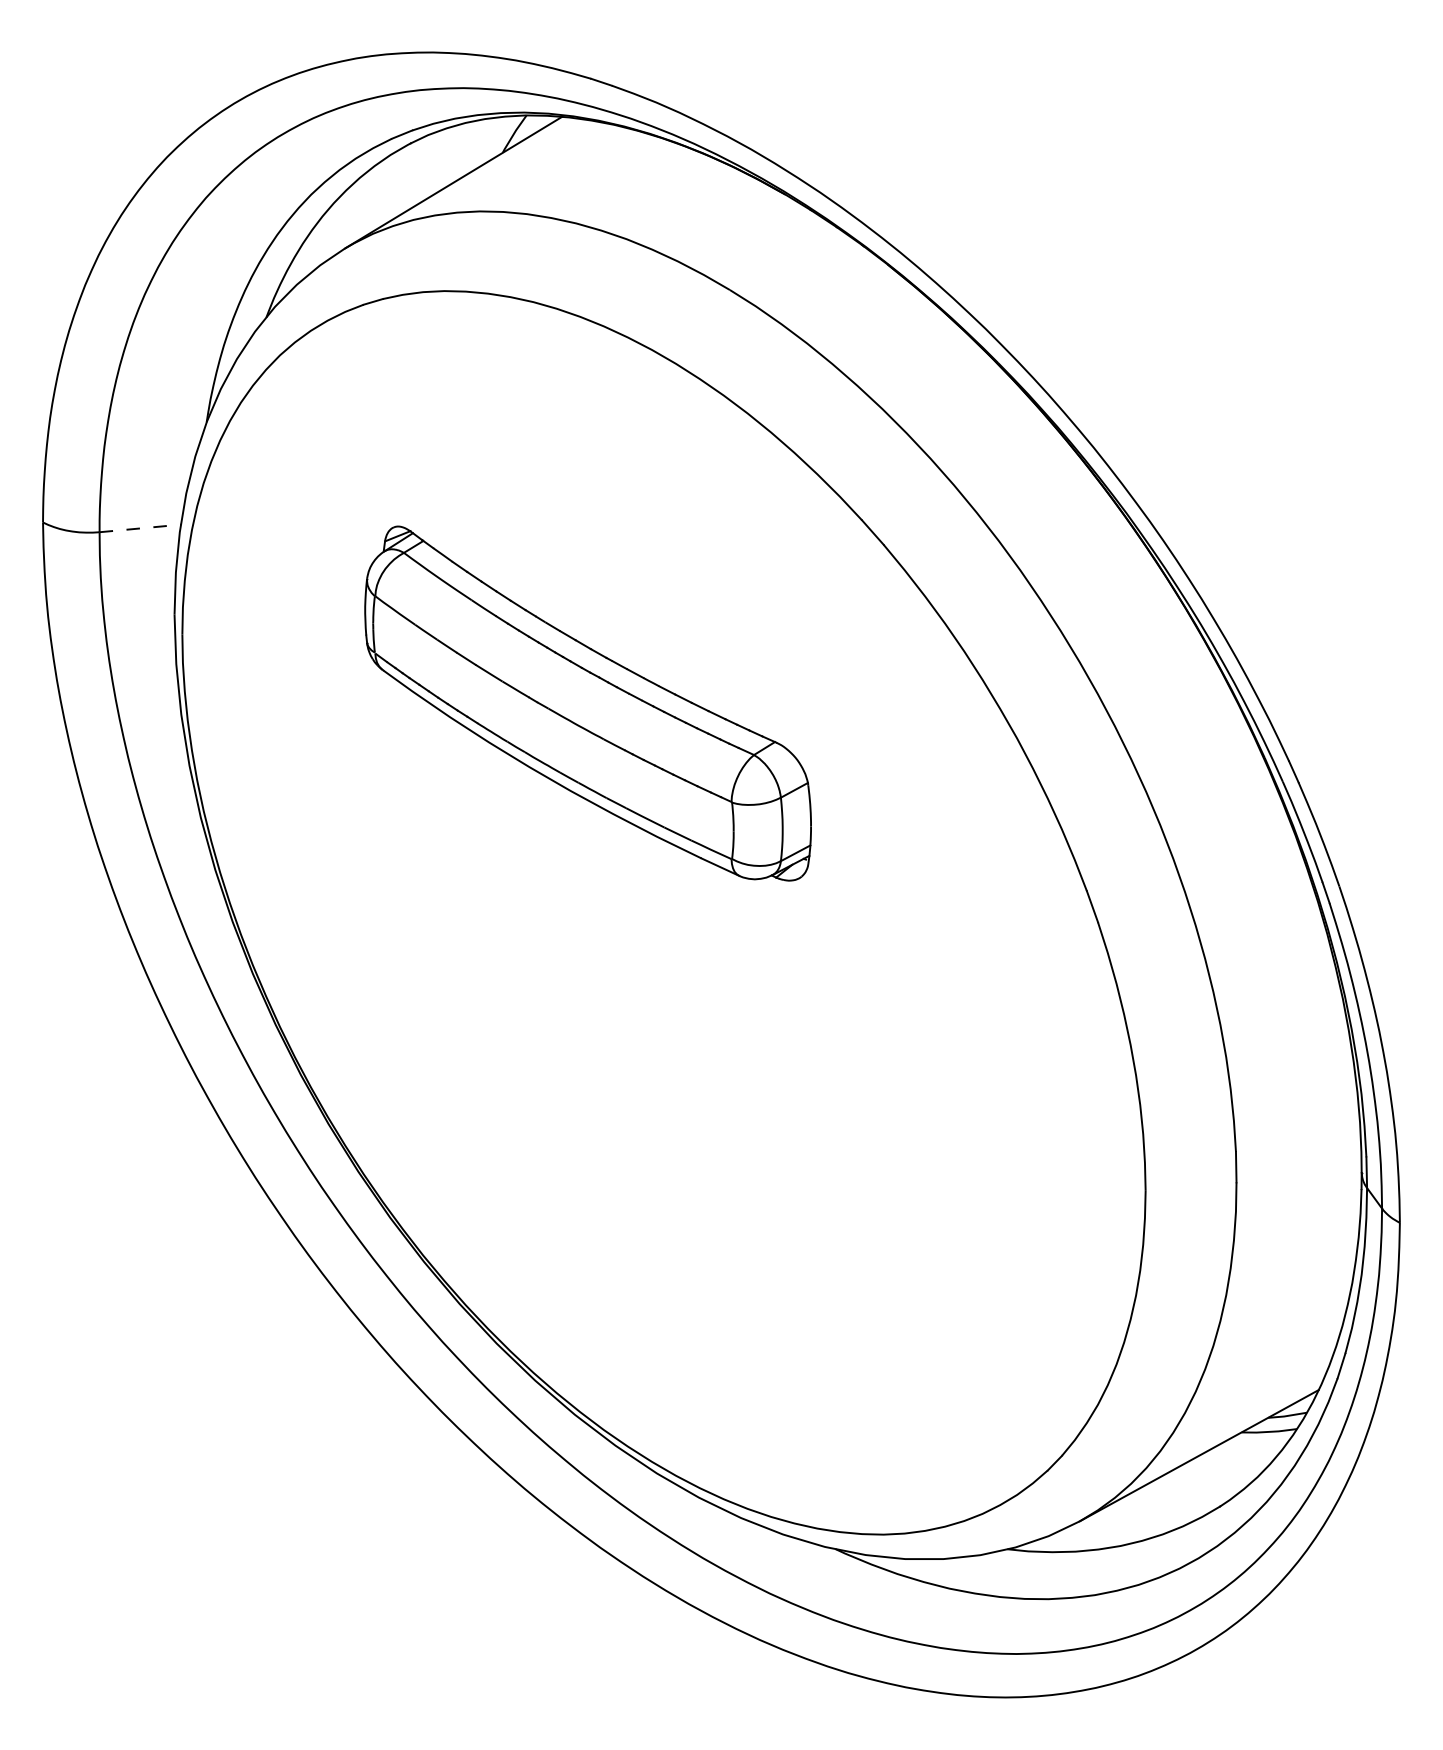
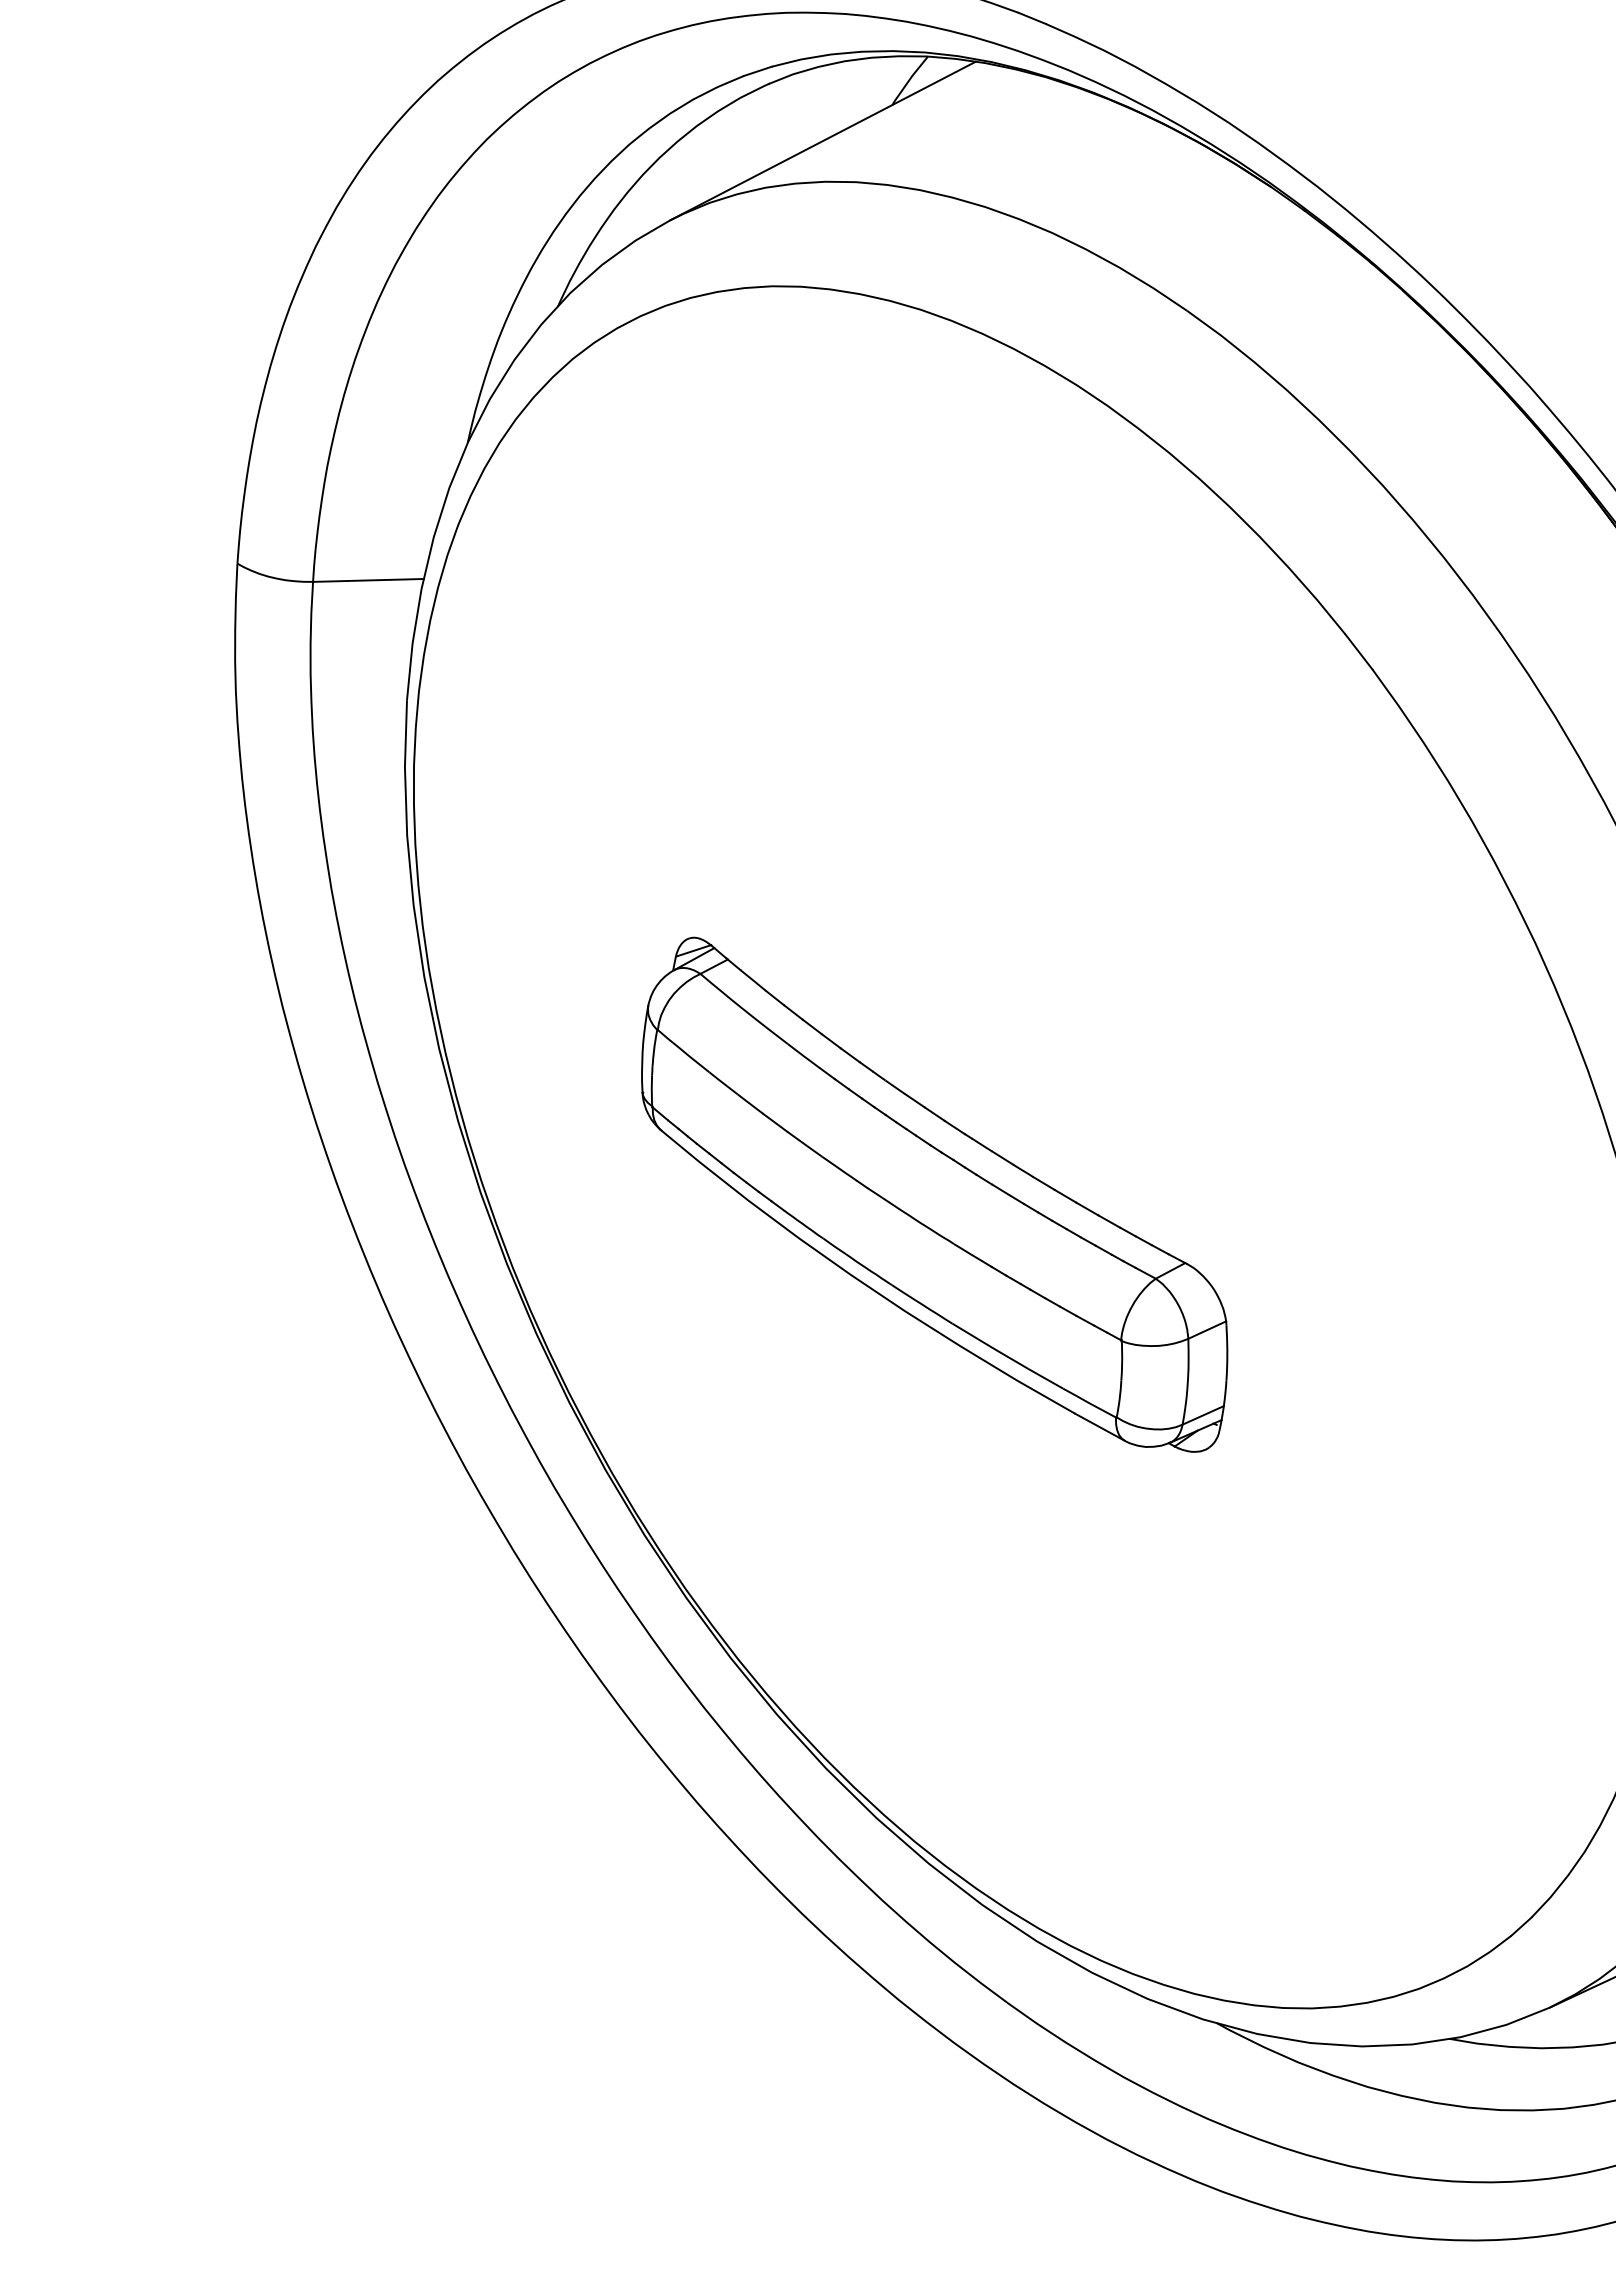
line: (140, 528) -> (368, 580), dashed -> solid
part: (587, 703) -> (935, 1194), moved

